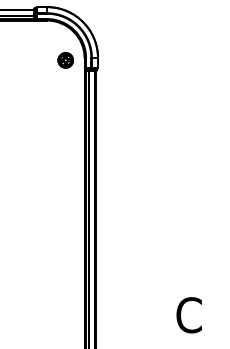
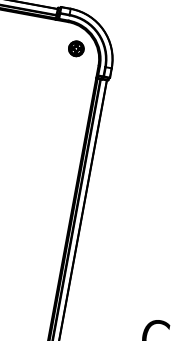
part: (65, 60) -> (76, 48), moved

